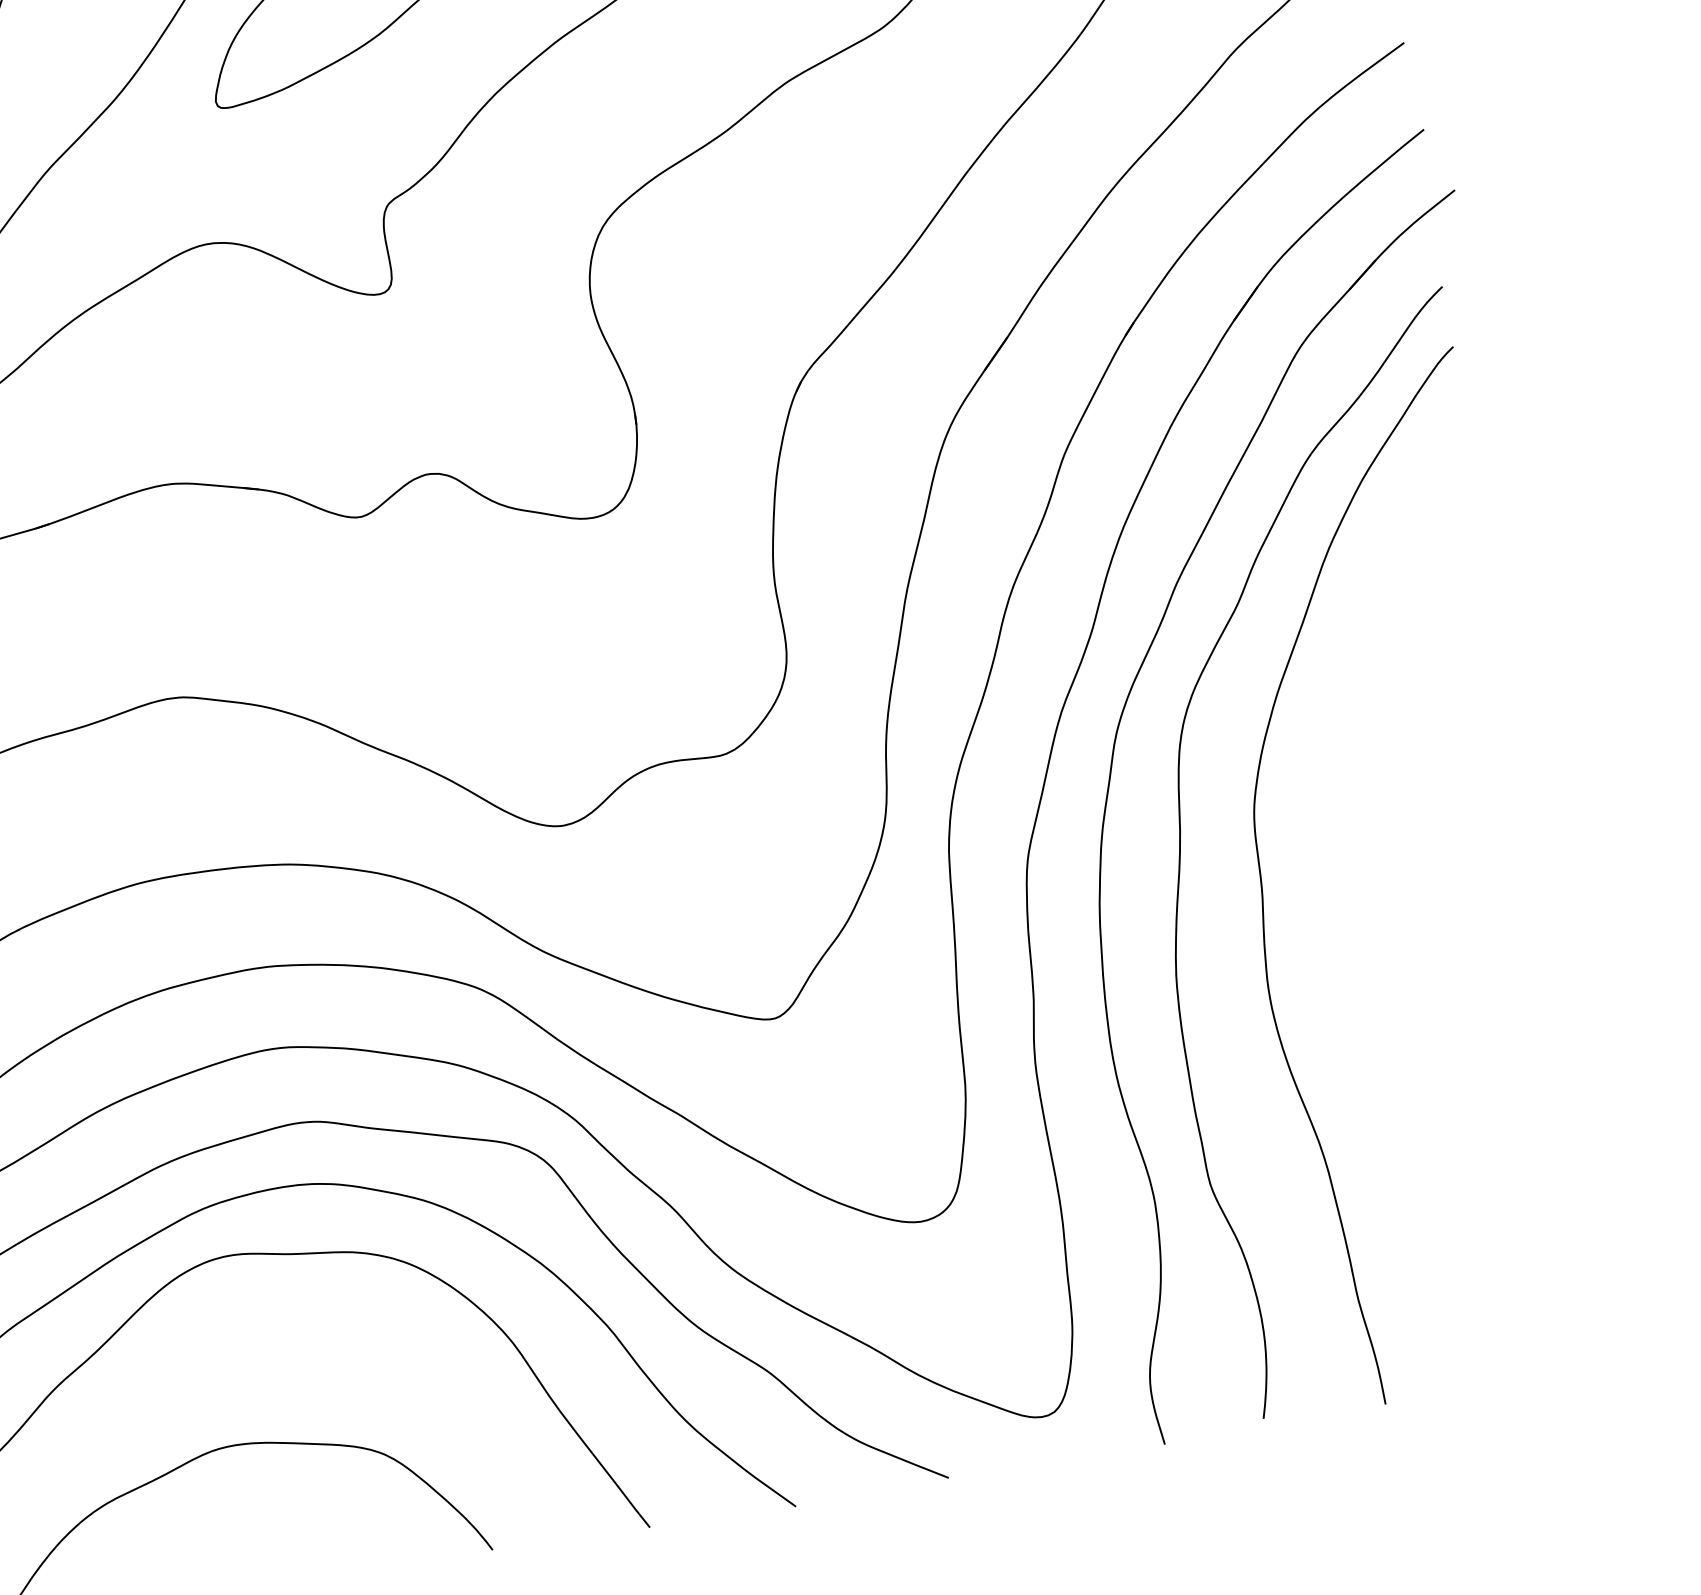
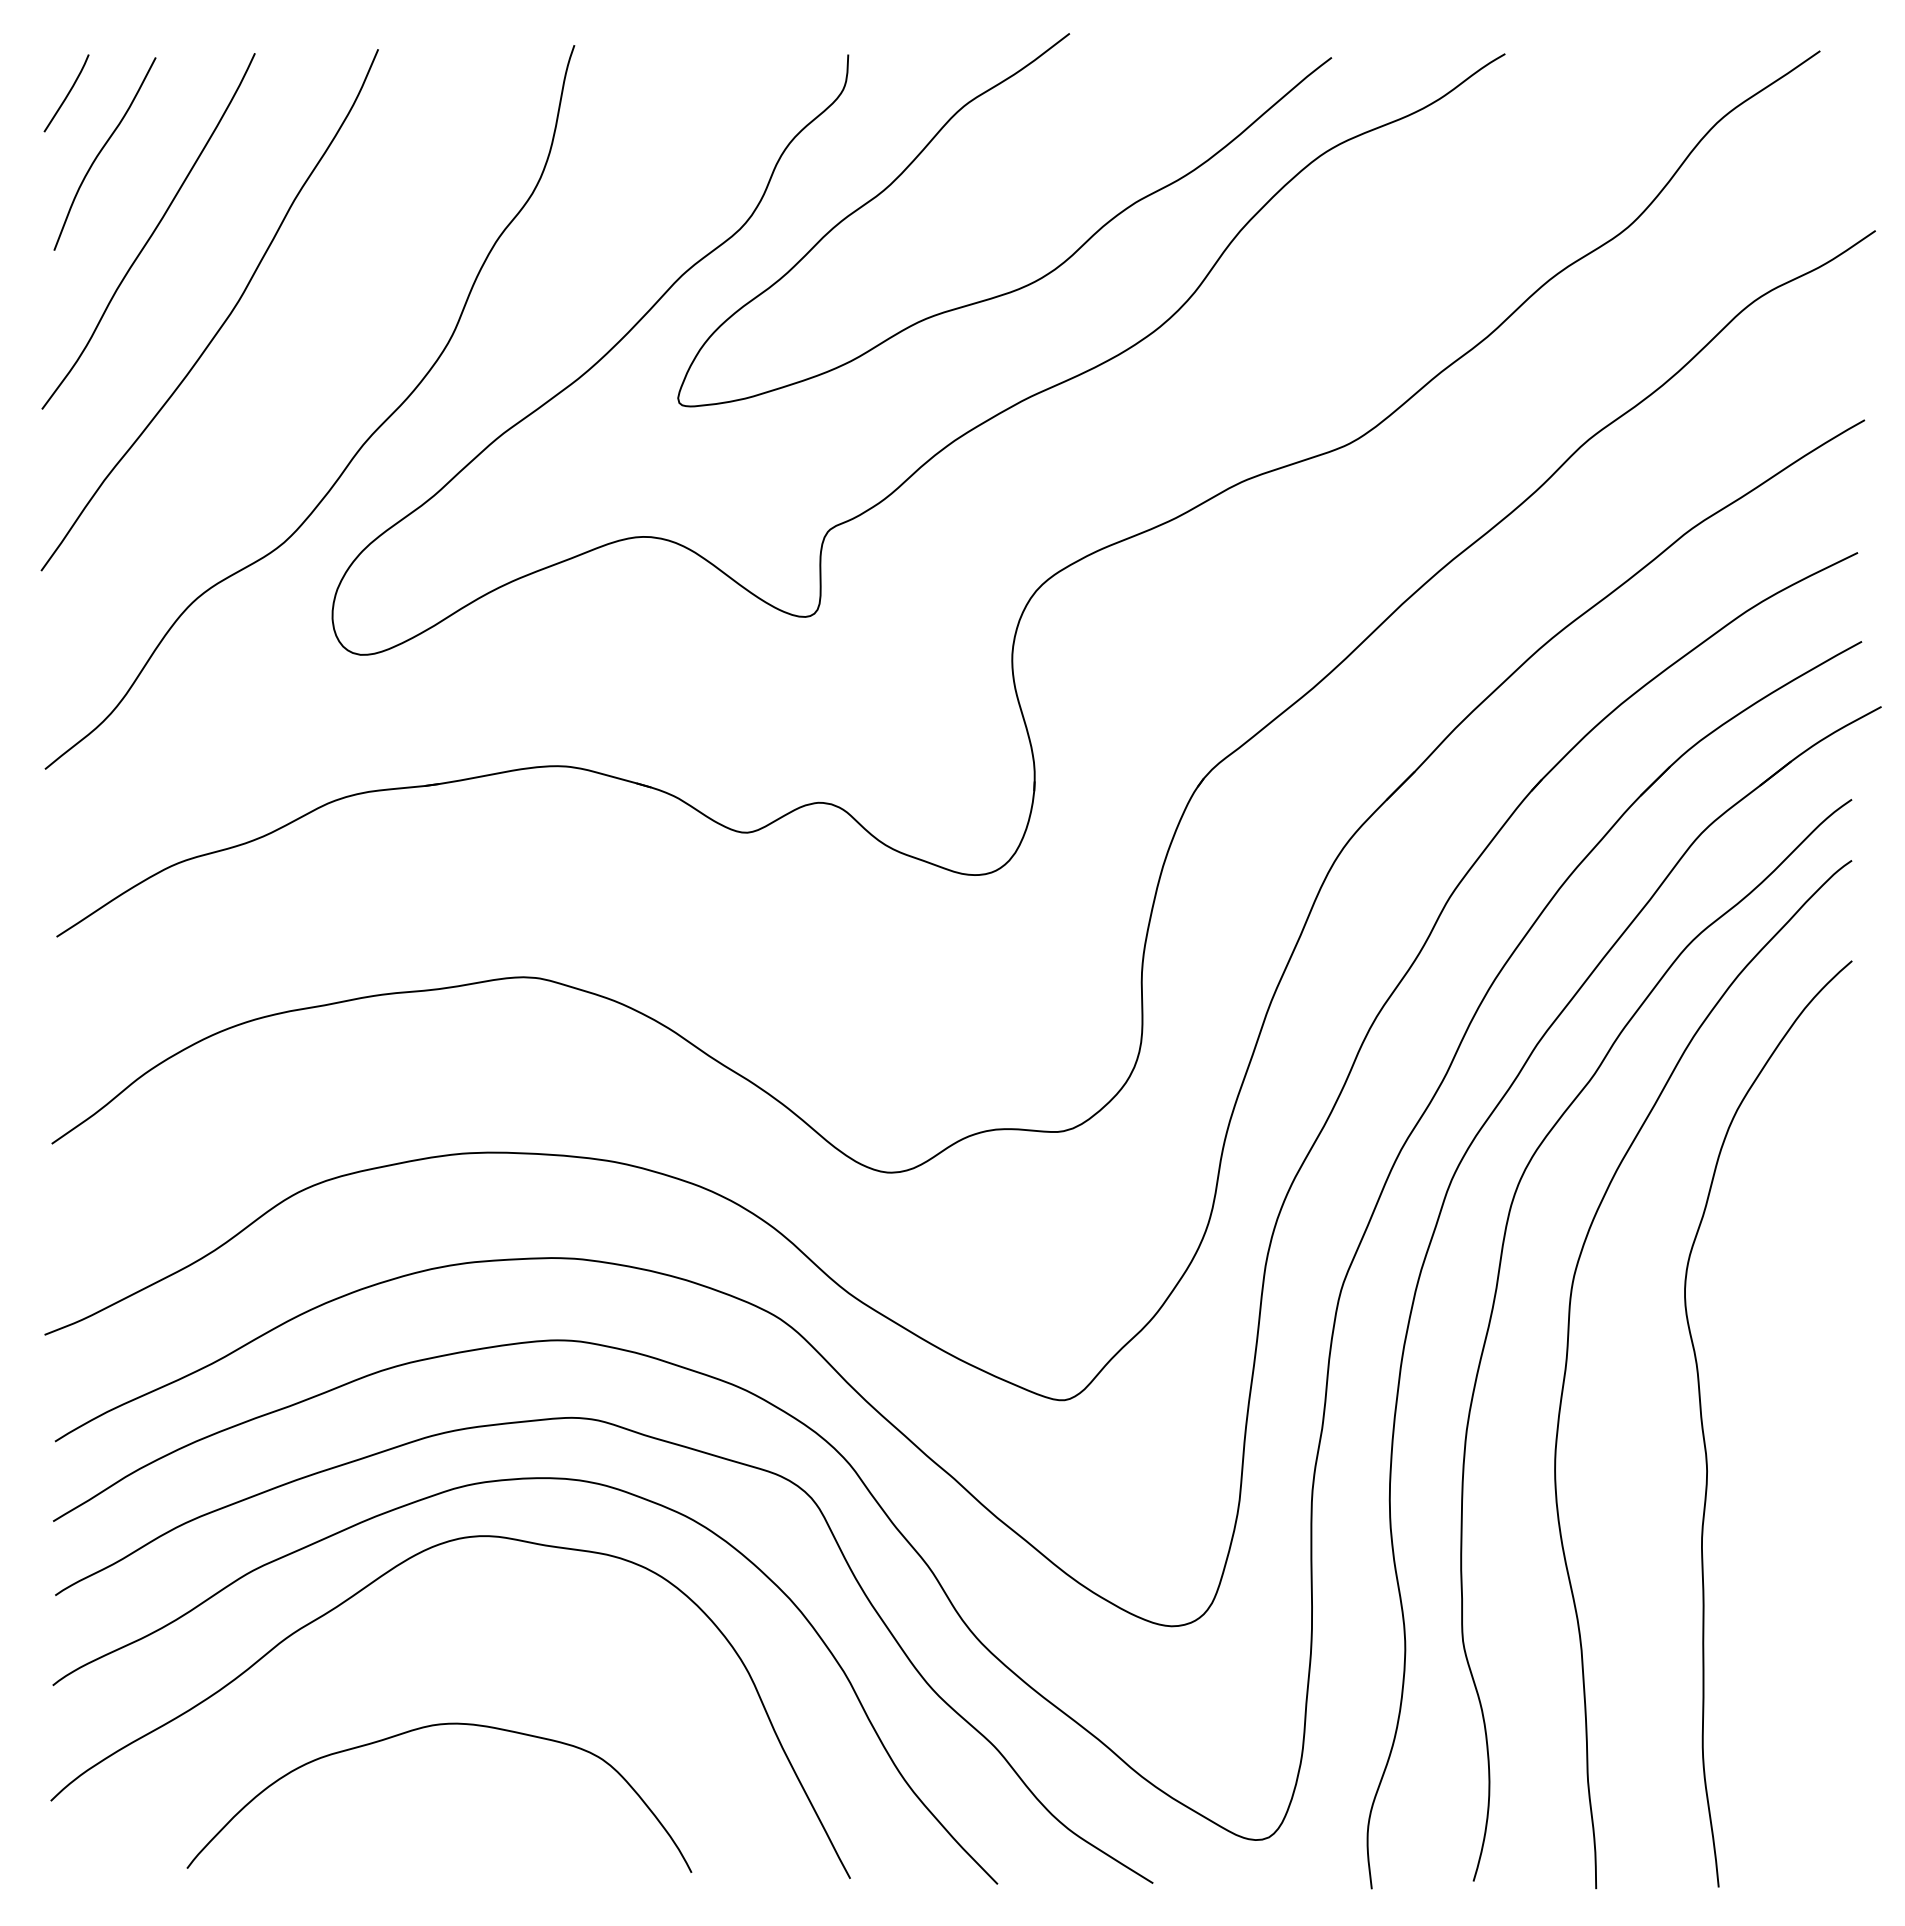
curve: (1410, 936) -> (1704, 1433), added

